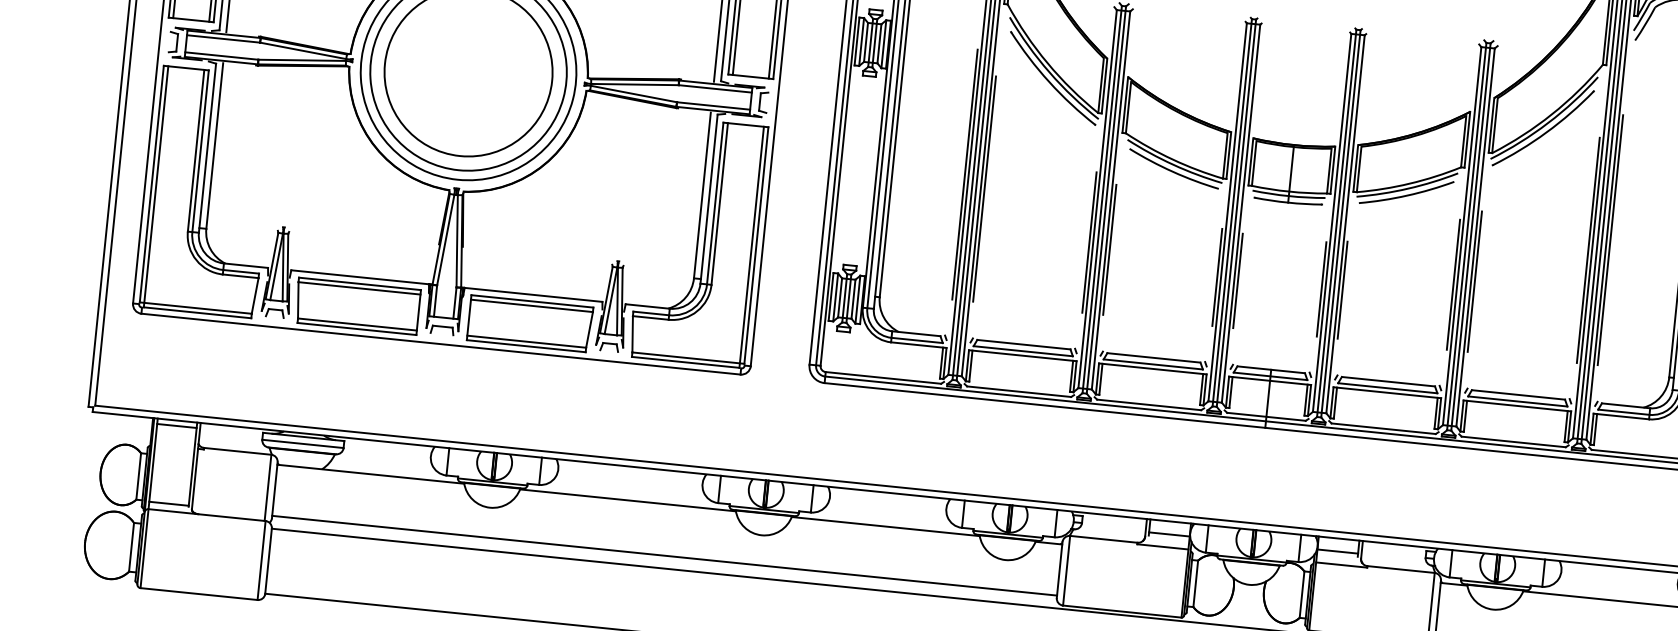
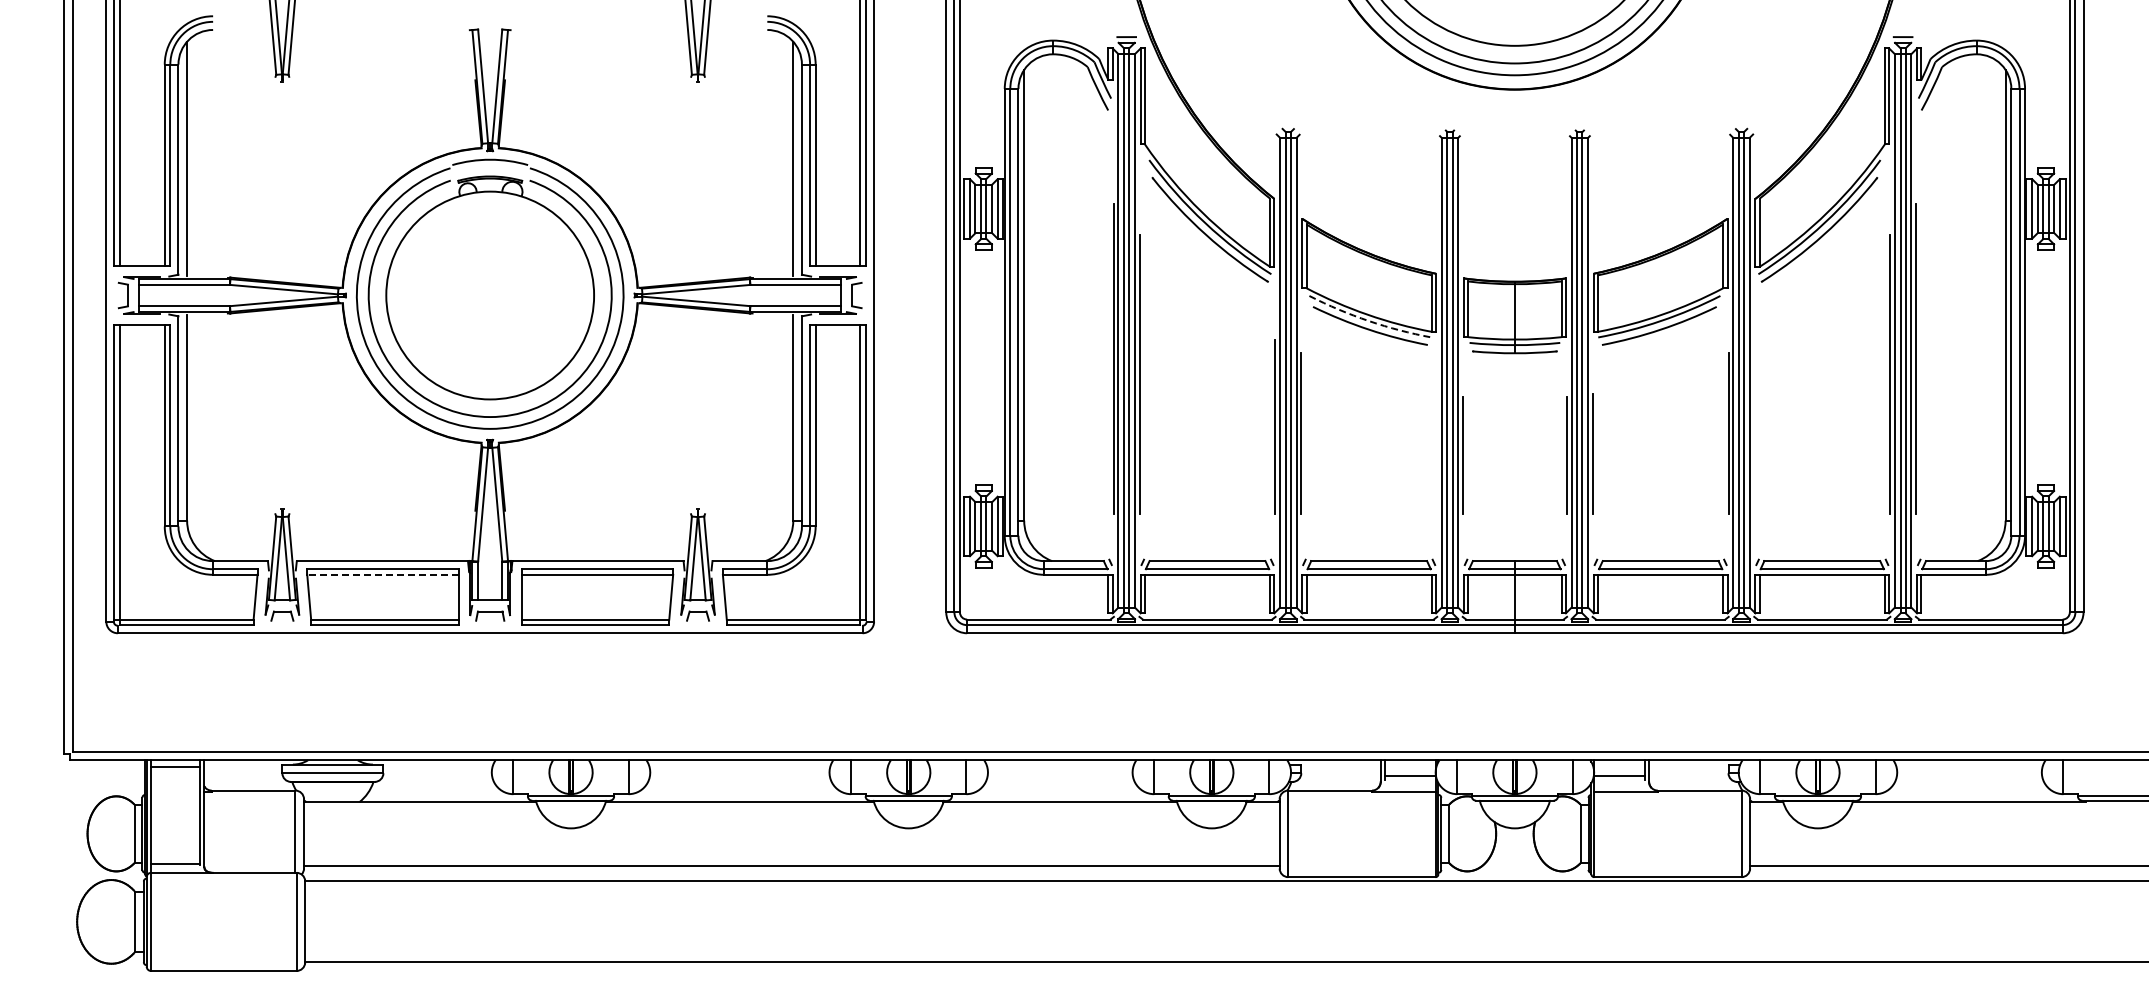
arc: (1173, 165) -> (1369, 321), solid -> dashed
line: (1217, 276) -> (1437, 453), removed
line: (1474, 281) -> (1754, 426), removed
line: (359, 288) -> (383, 574), solid -> dashed

